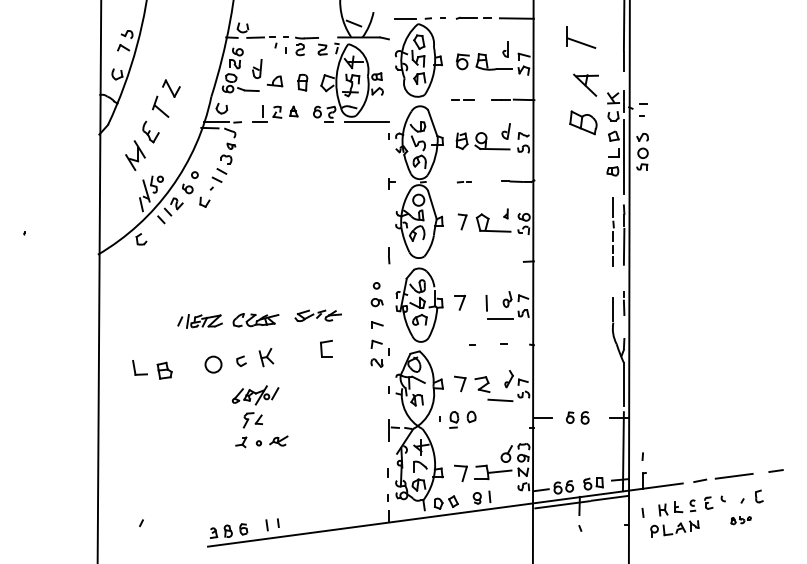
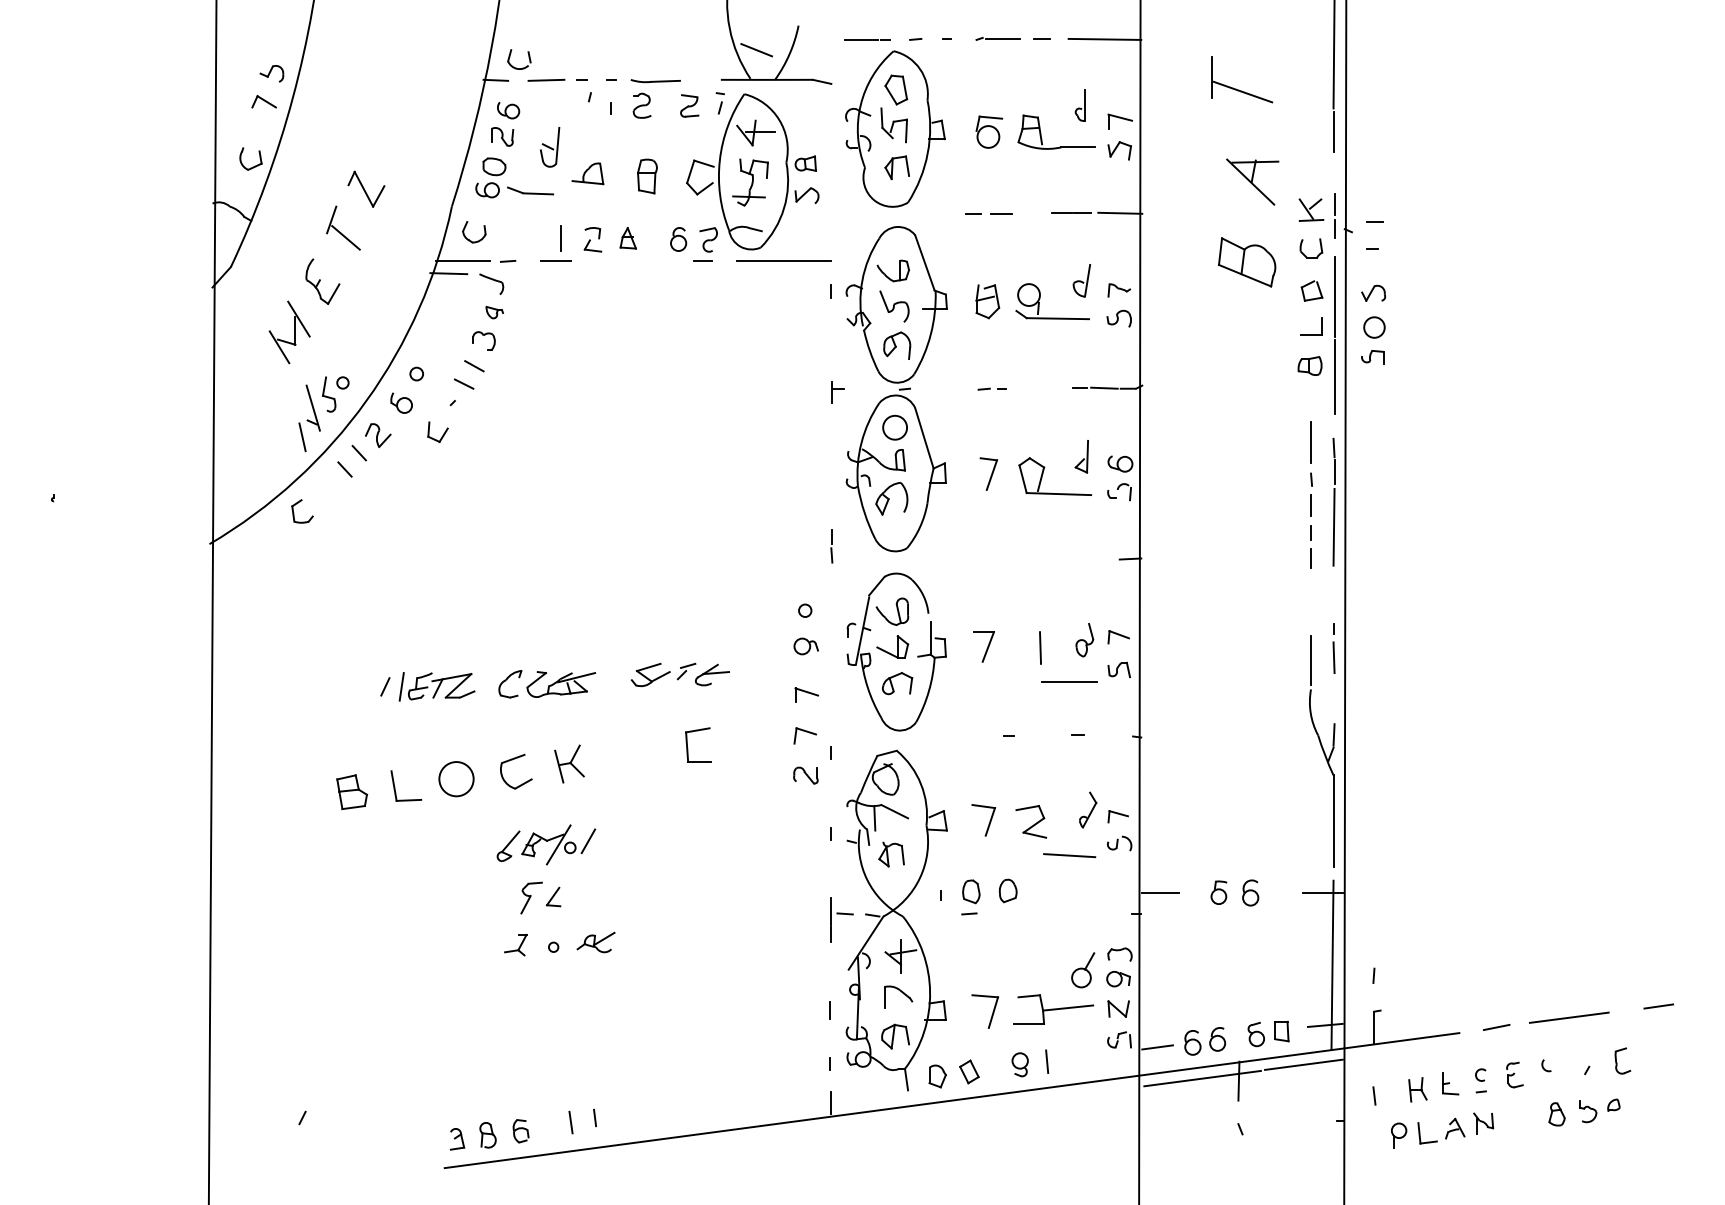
part: (505, 213) -> (1080, 456), size x1.67
part: (241, 361) -> (516, 772), size x1.67
part: (139, 367) -> (405, 785), moved
part: (740, 520) -> (1582, 1112), size x1.67

